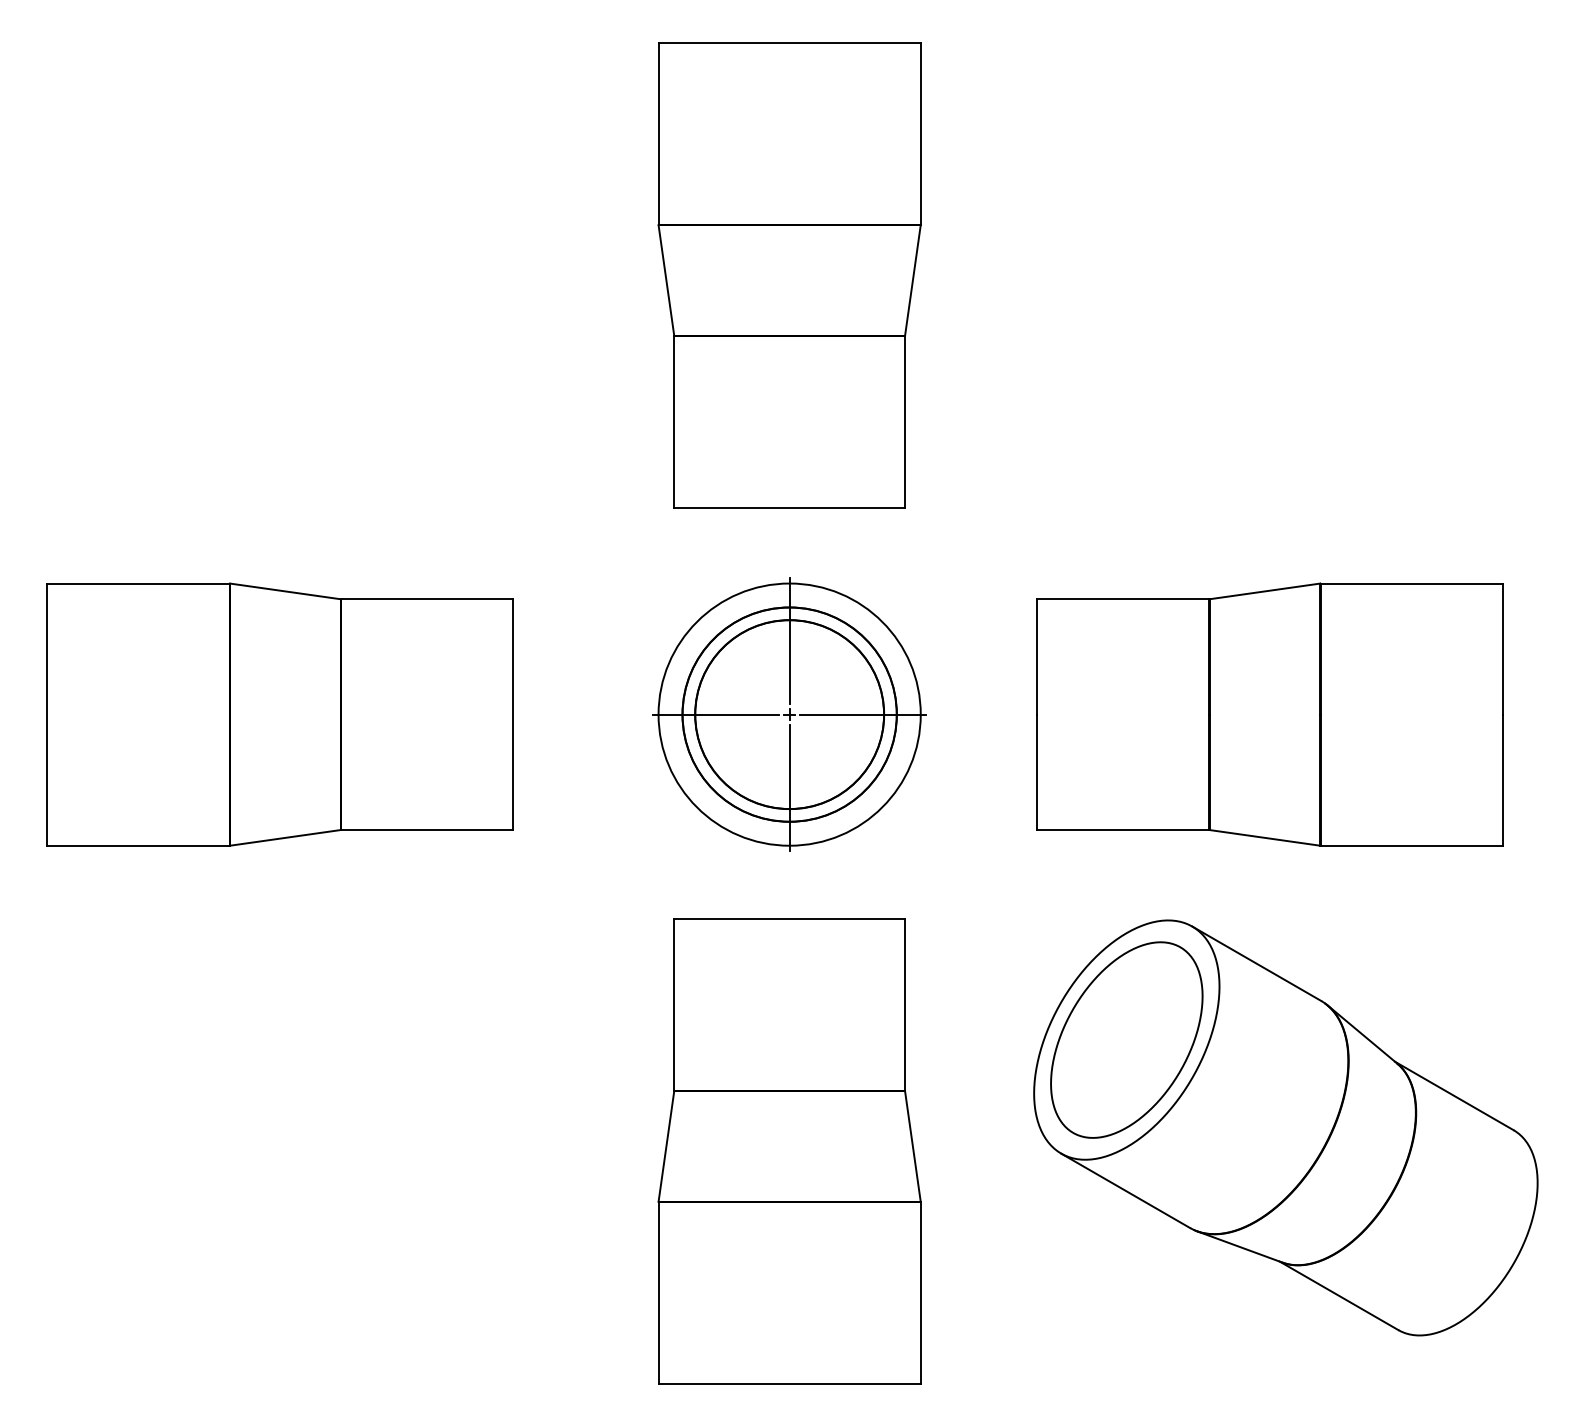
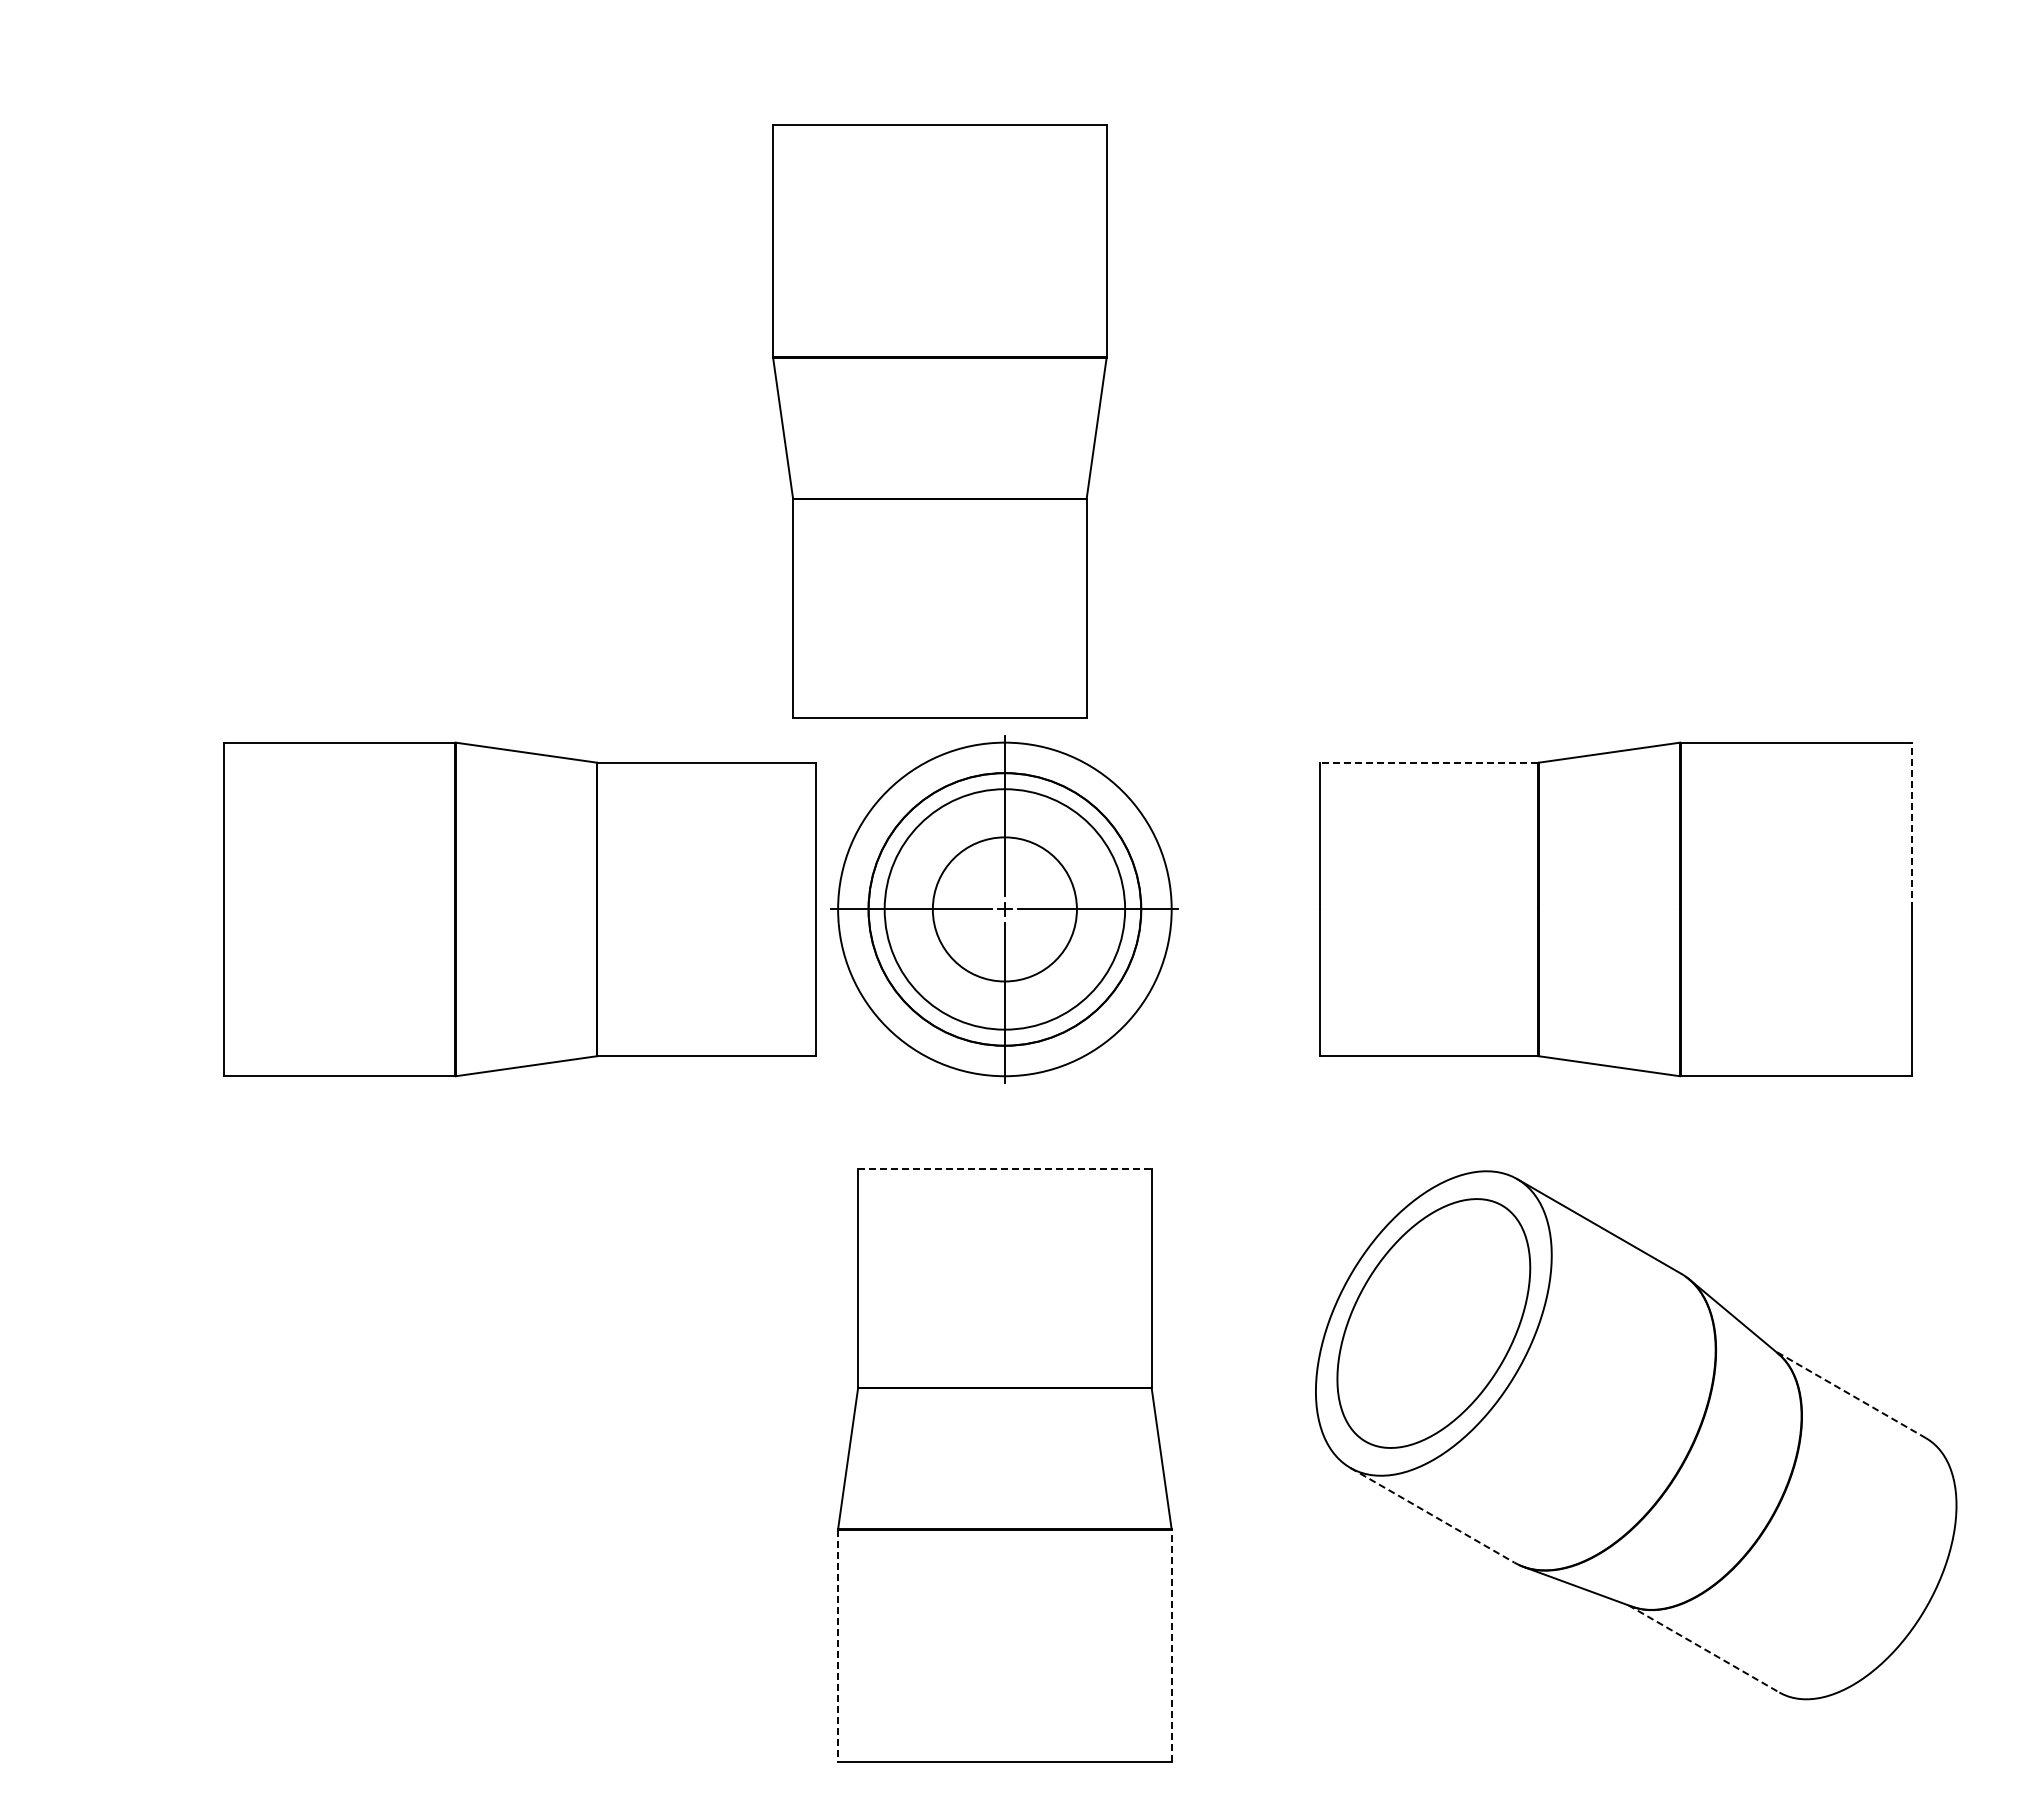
part: (789, 275) -> (939, 421), moved
line: (1122, 599) -> (1428, 762), solid -> dashed
line: (1503, 648) -> (1912, 825), solid -> dashed
part: (280, 714) -> (519, 909), moved
circle: (789, 714) -> (1004, 909), size x0.6
line: (789, 919) -> (1004, 1169), solid -> dashed
line: (1454, 1095) -> (1850, 1394), solid -> dashed
line: (1125, 1190) -> (1432, 1515), solid -> dashed
line: (658, 1293) -> (838, 1645), solid -> dashed
line: (920, 1293) -> (1171, 1645), solid -> dashed
line: (1339, 1296) -> (1704, 1649), solid -> dashed

